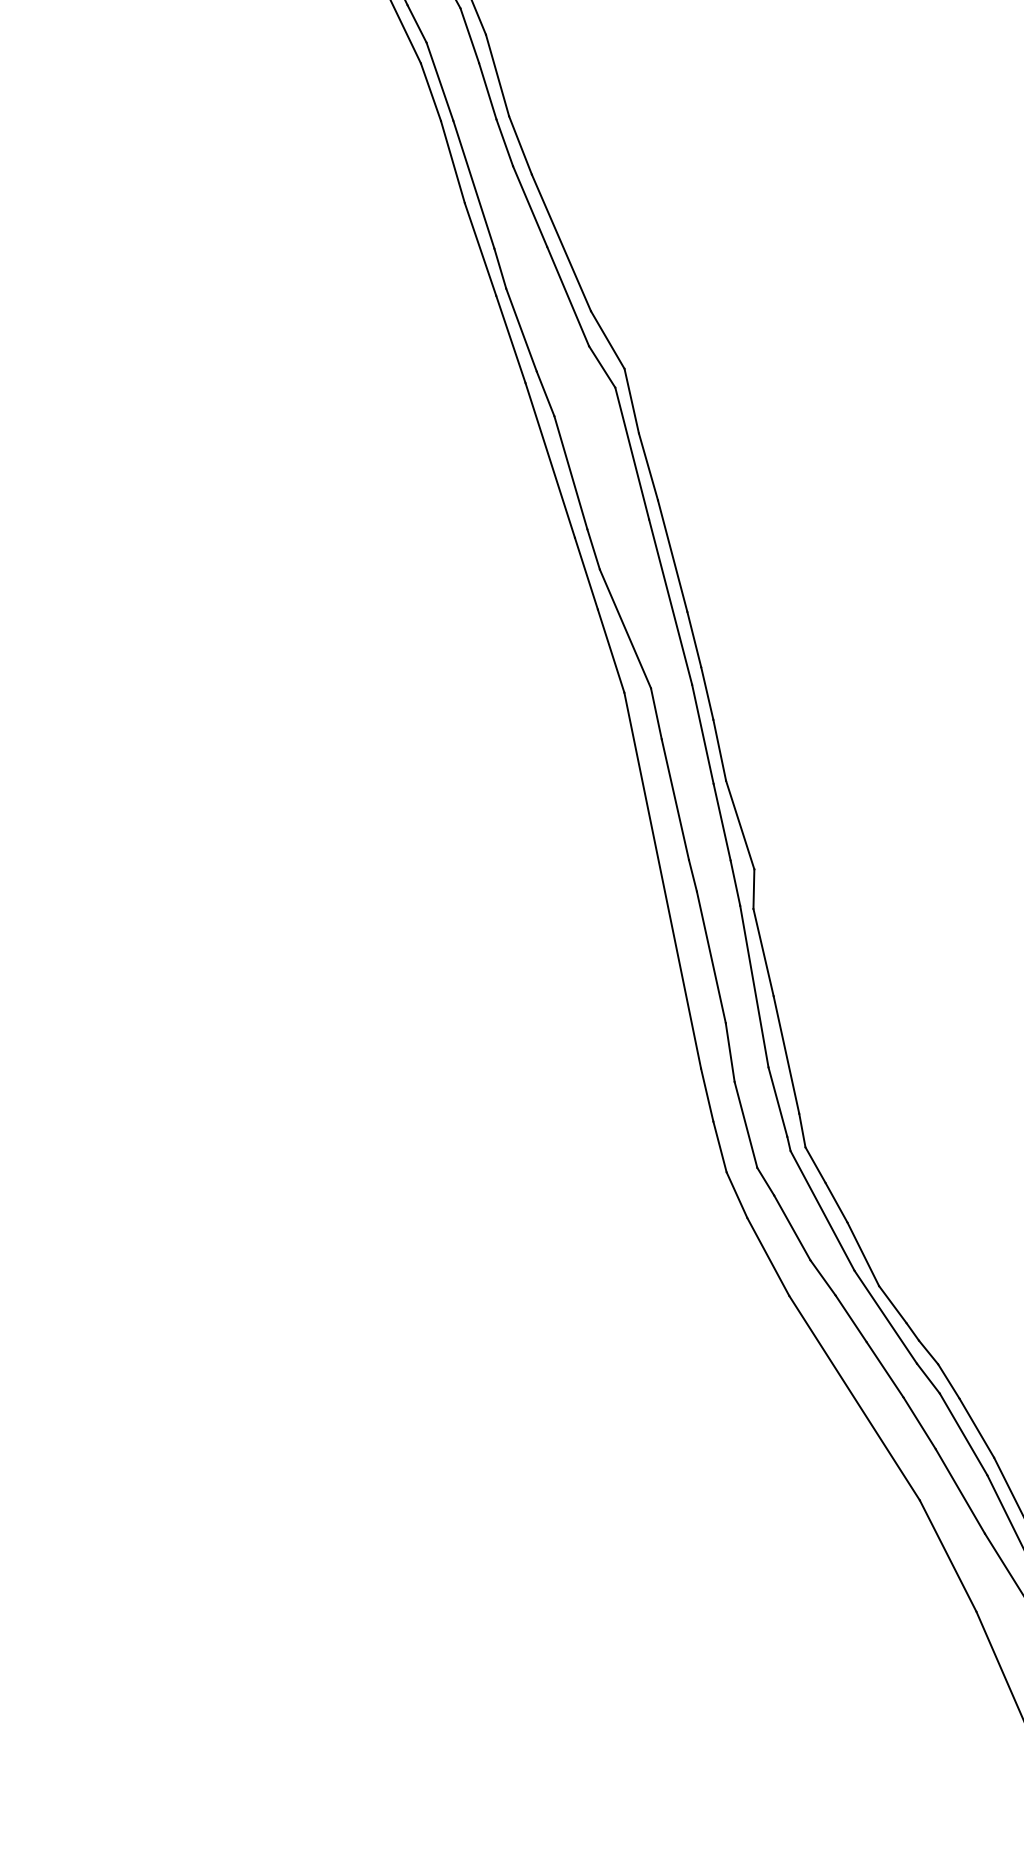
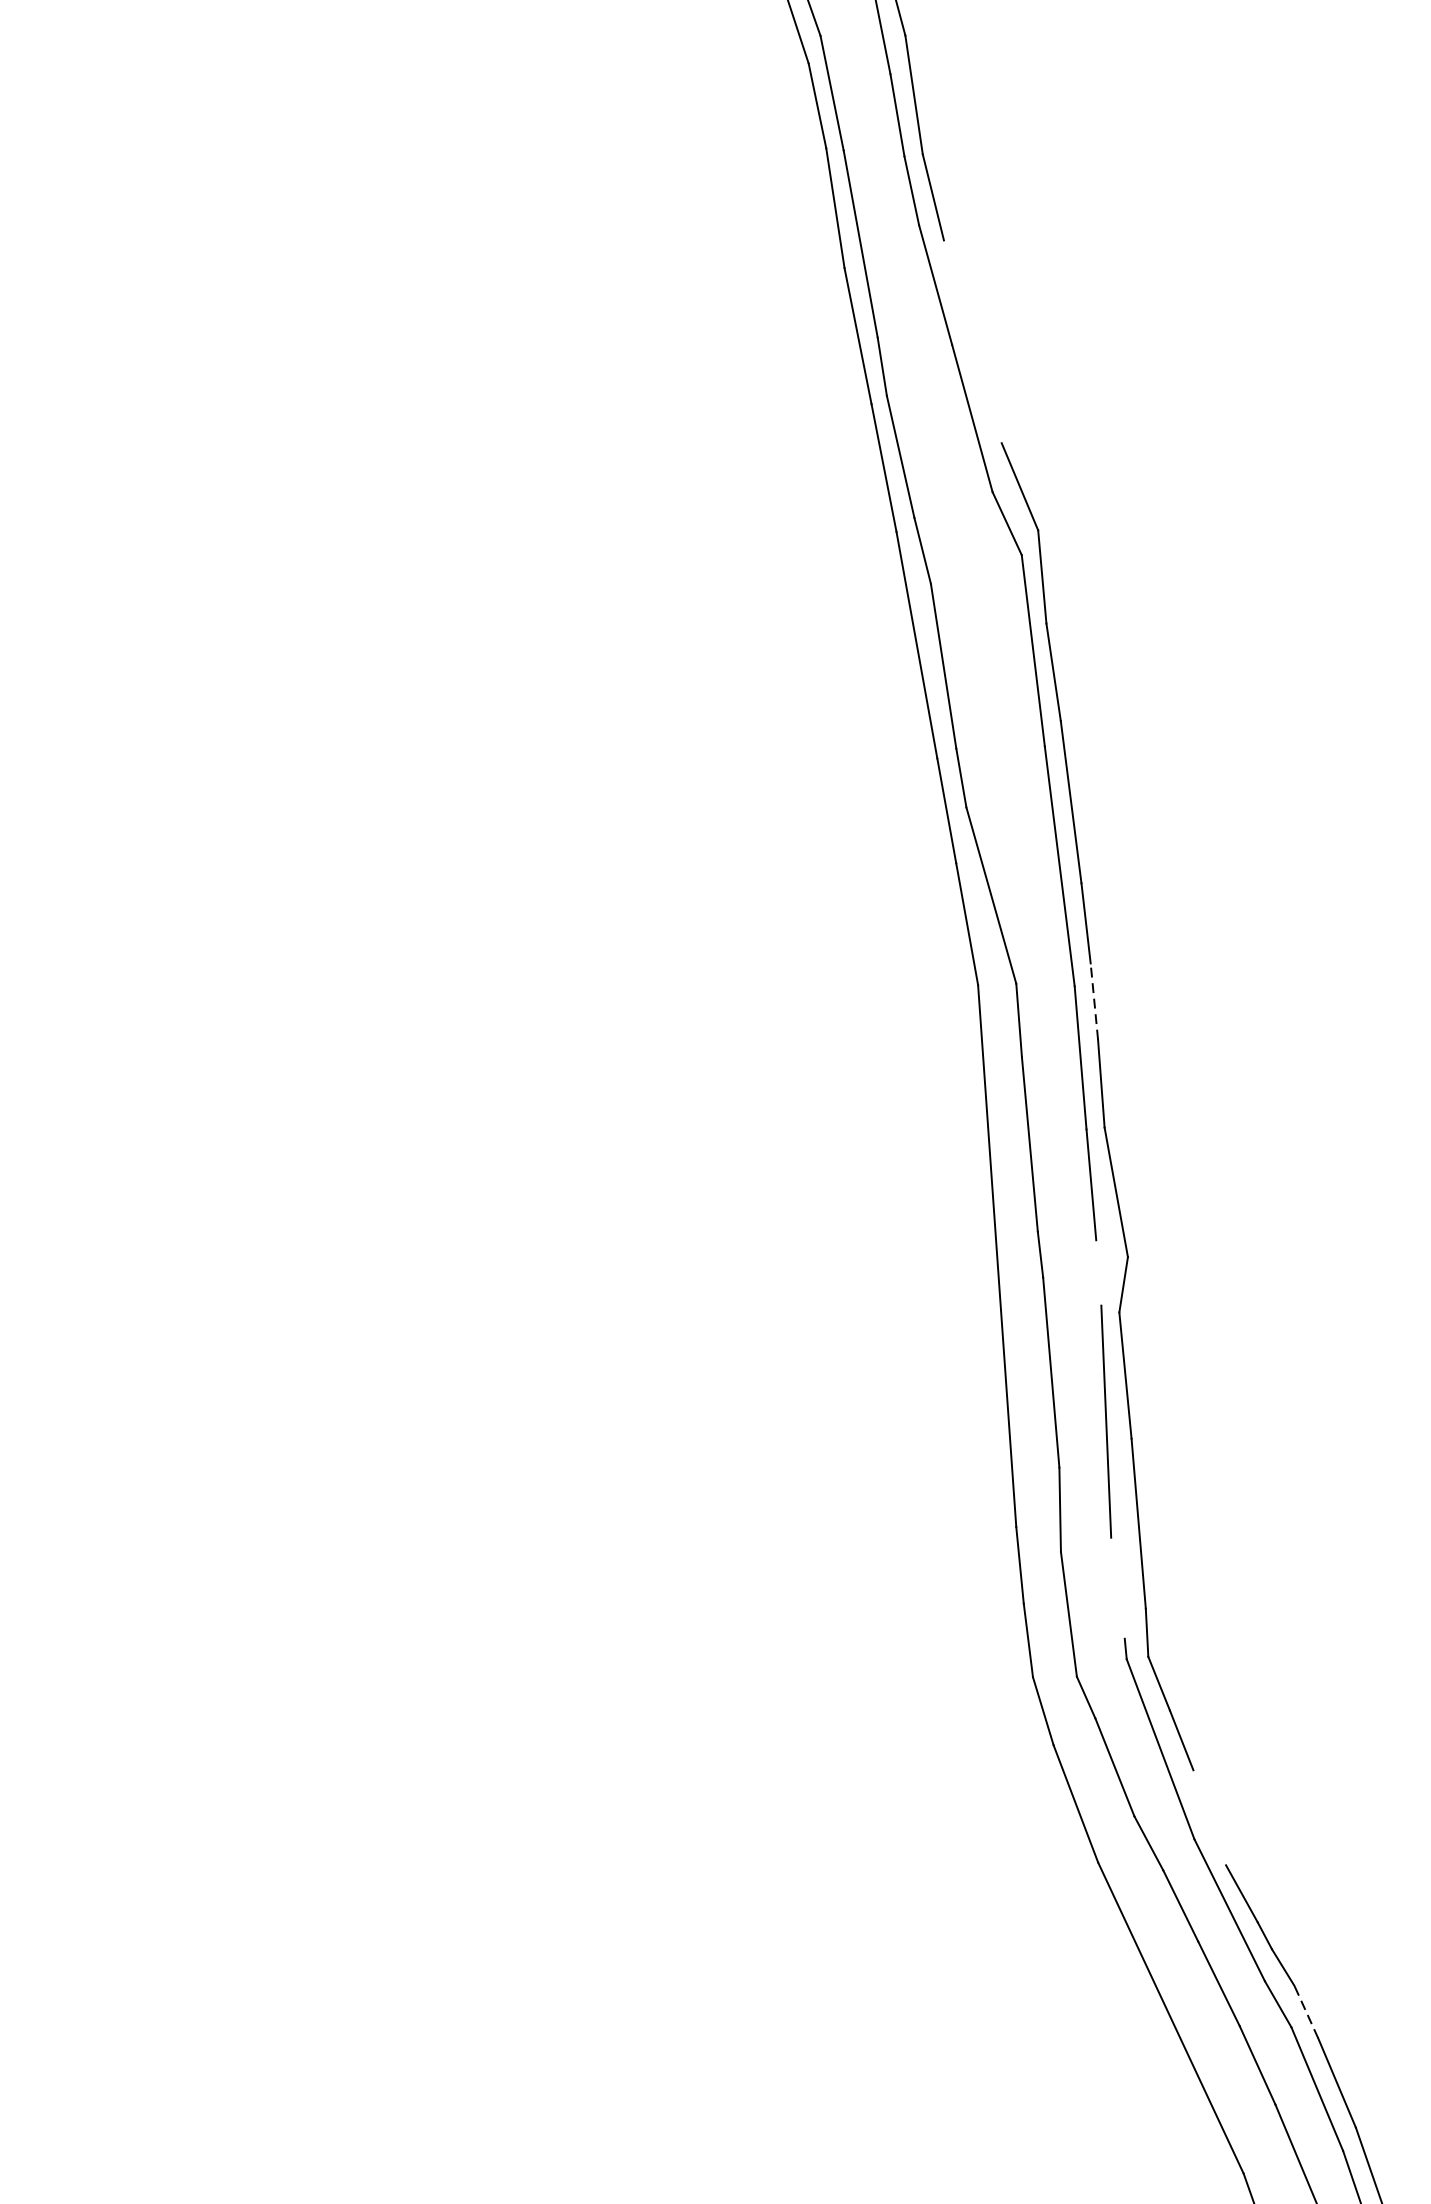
line: (560, 242) -> (971, 341), removed
line: (707, 693) -> (1094, 1001), solid -> dashed
line: (735, 882) -> (1099, 1272), removed
line: (777, 1101) -> (1117, 1587), removed
line: (863, 1254) -> (1209, 1818), removed
line: (948, 1381) -> (1305, 2012), solid -> dashed

